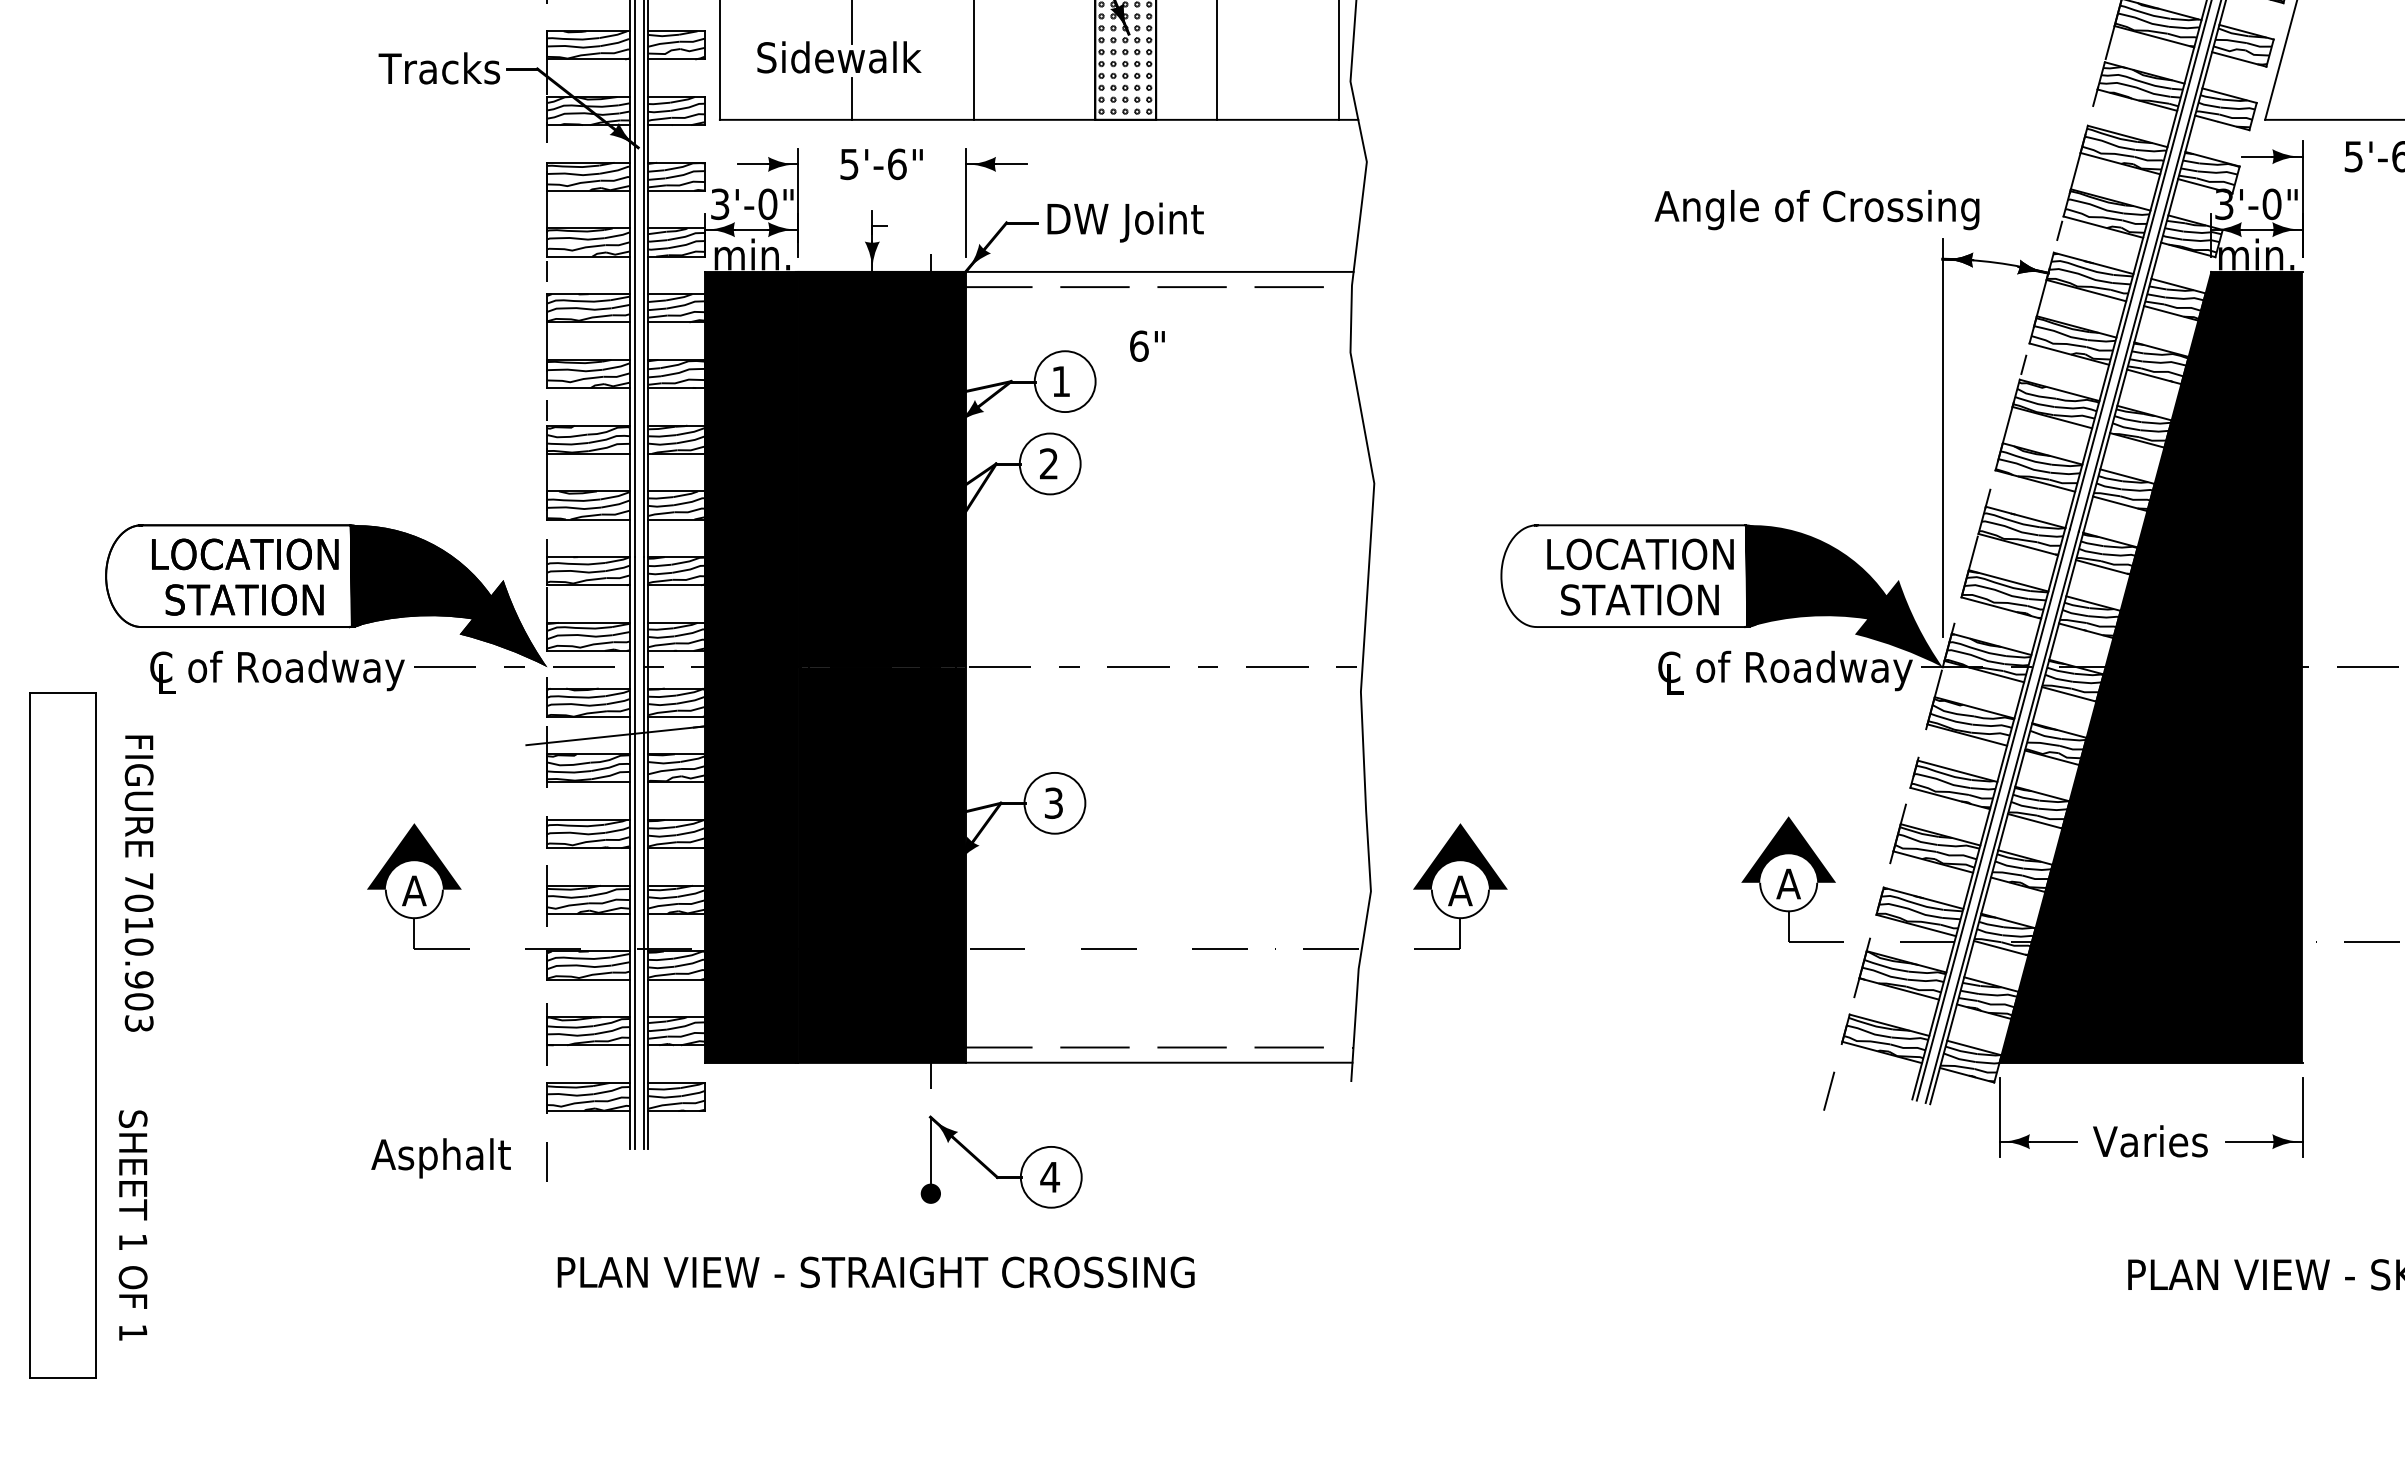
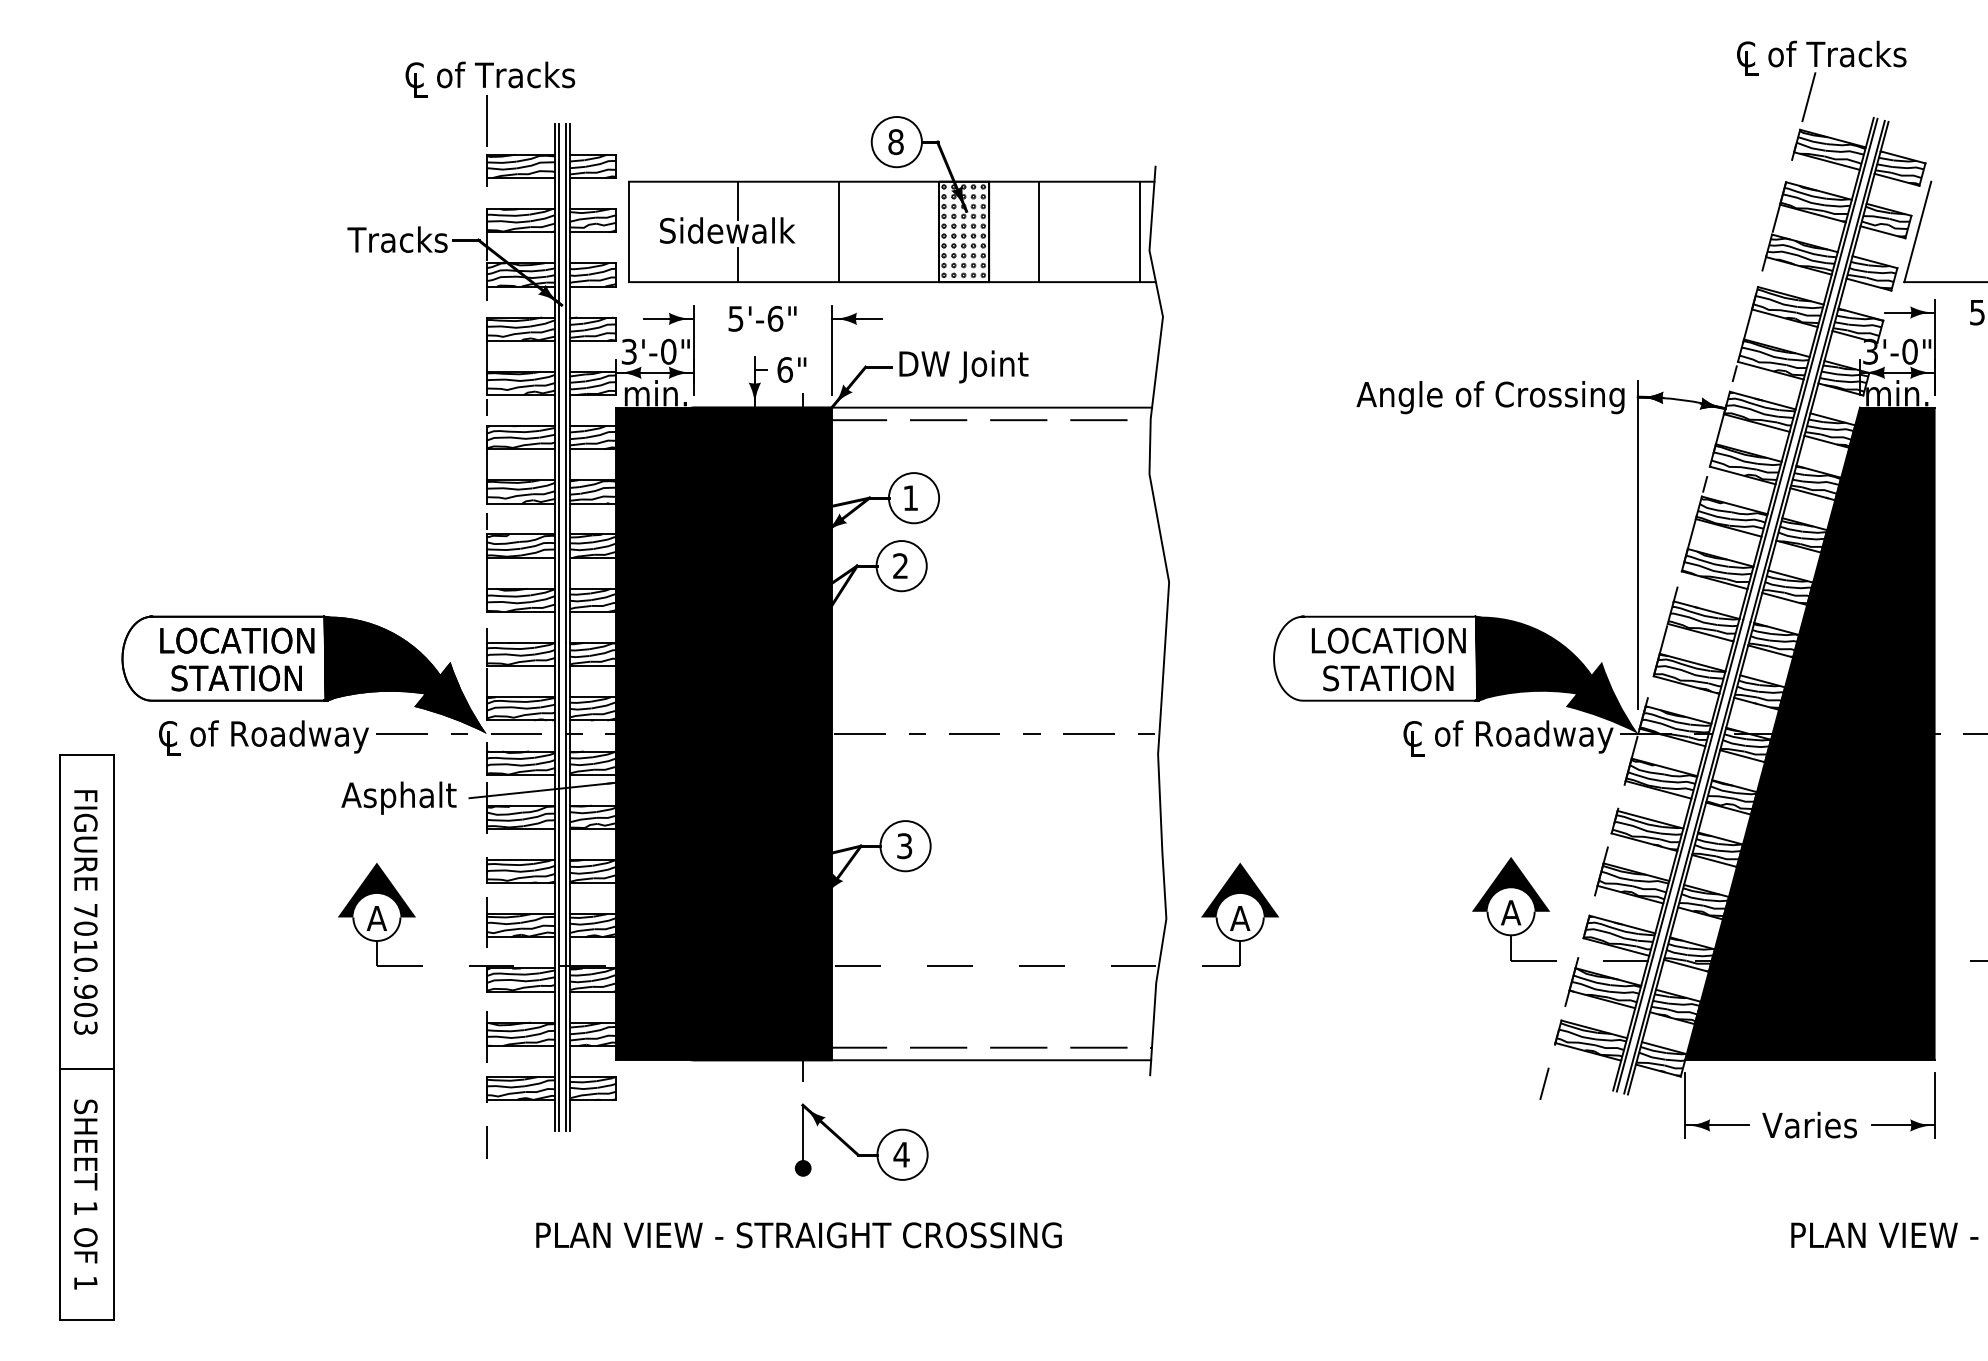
text: (1817, 209) -> (1490, 397), moved
text: (1146, 345) -> (791, 369), moved
text: (138, 883) -> (85, 912), moved
line: (62, 1073) -> (86, 1069), added
text: (440, 1157) -> (398, 797), moved
text: (132, 1225) -> (85, 1194), moved
text: (875, 1272) -> (798, 1235), moved

